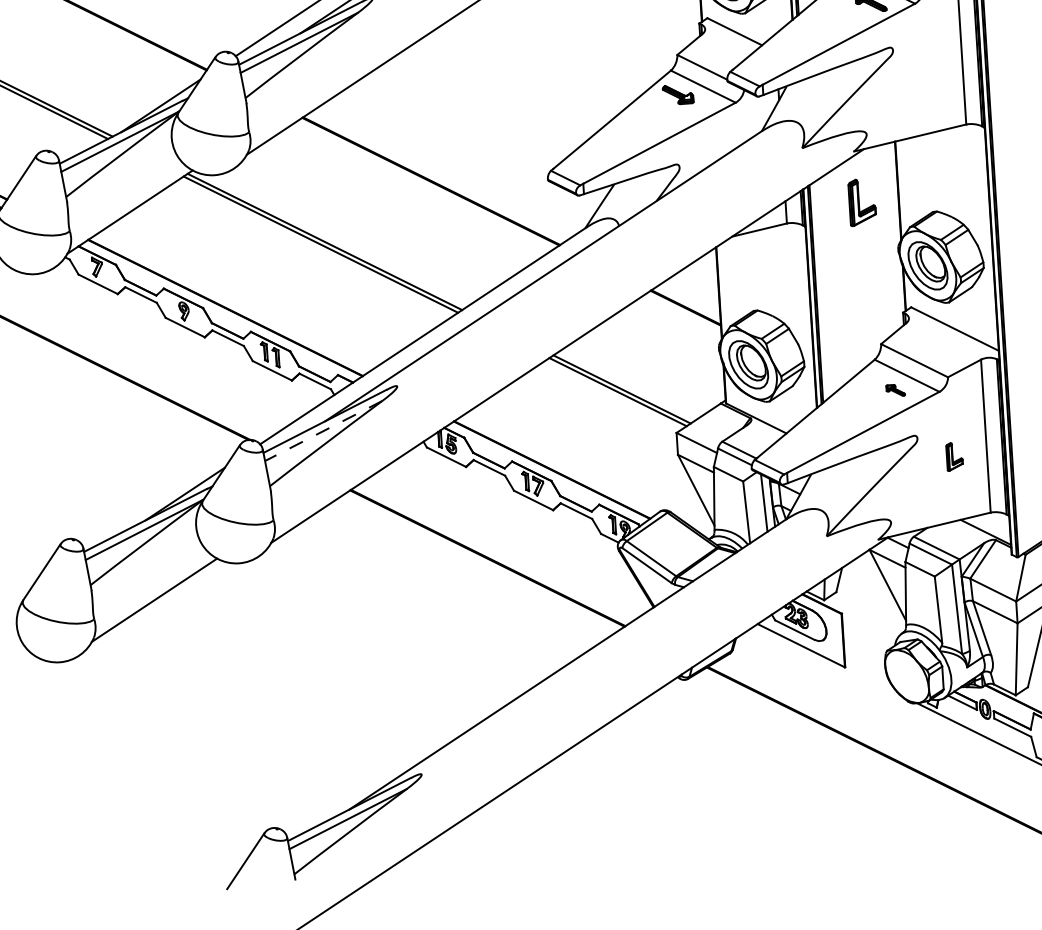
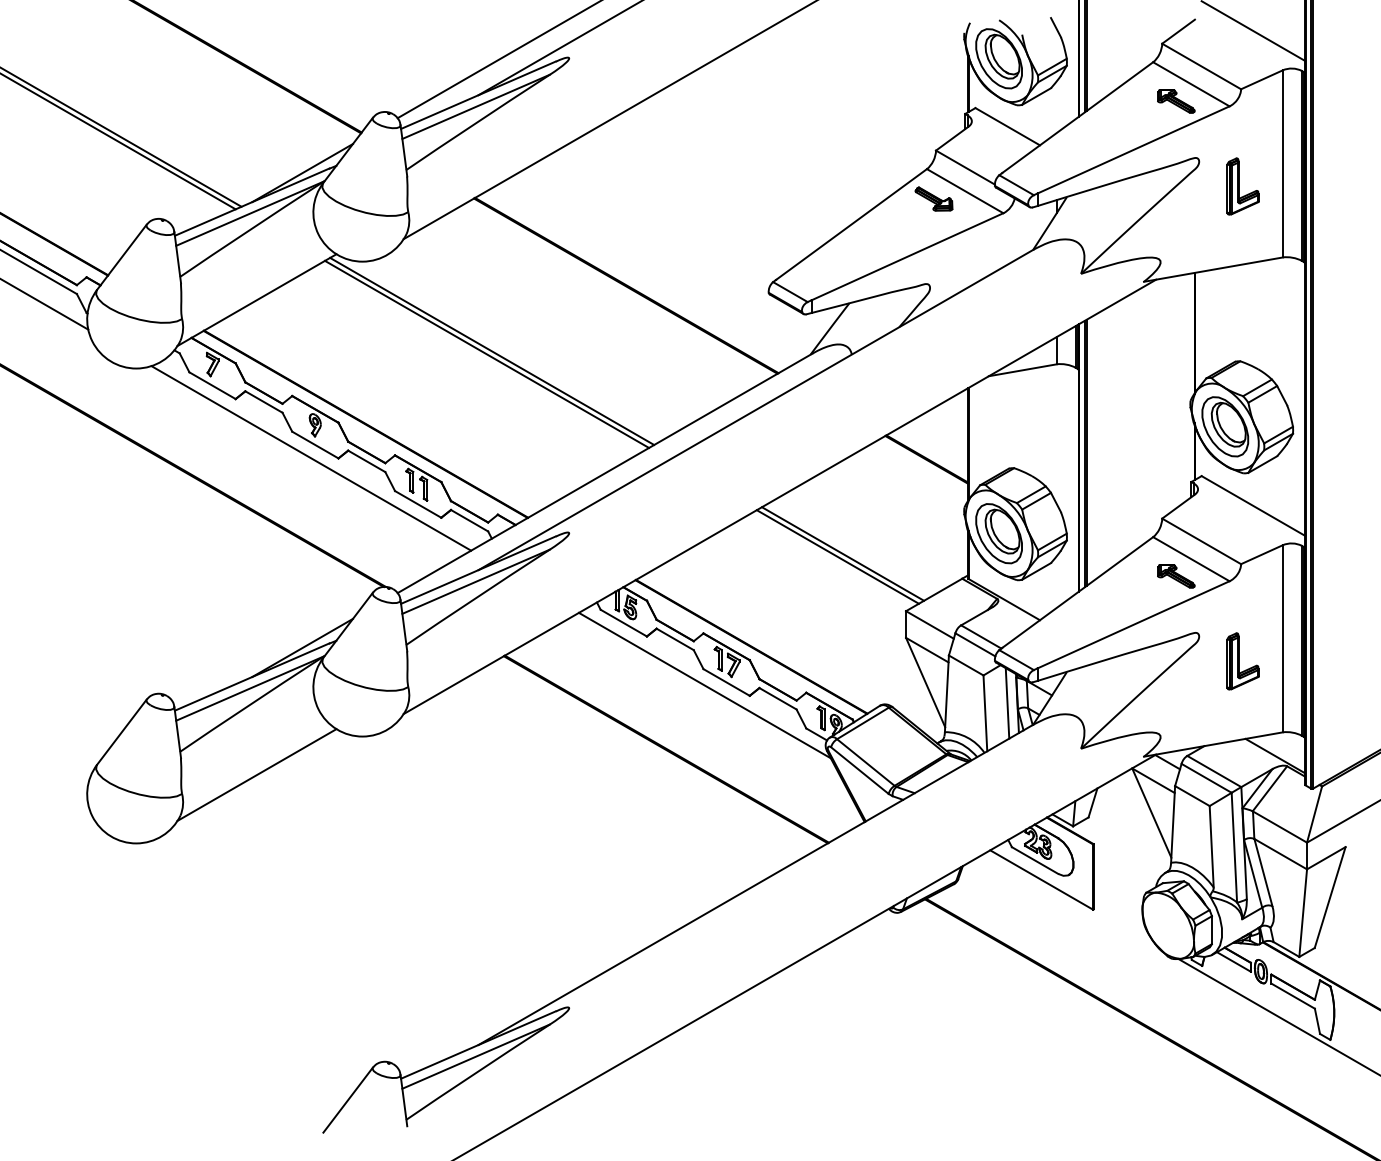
part: (861, 202) -> (1242, 186), moved
line: (182, 338) -> (311, 458), added
part: (895, 390) -> (1176, 576), size x1.67
line: (323, 430) -> (475, 581), dashed -> solid
part: (954, 456) -> (1242, 661), size x1.67
line: (515, 504) -> (704, 685), added

